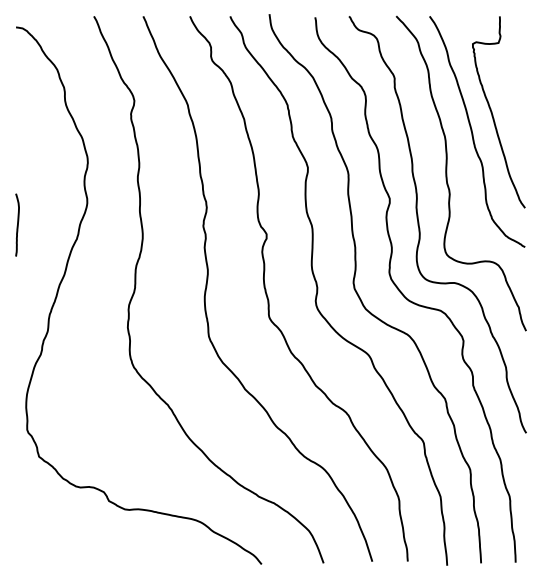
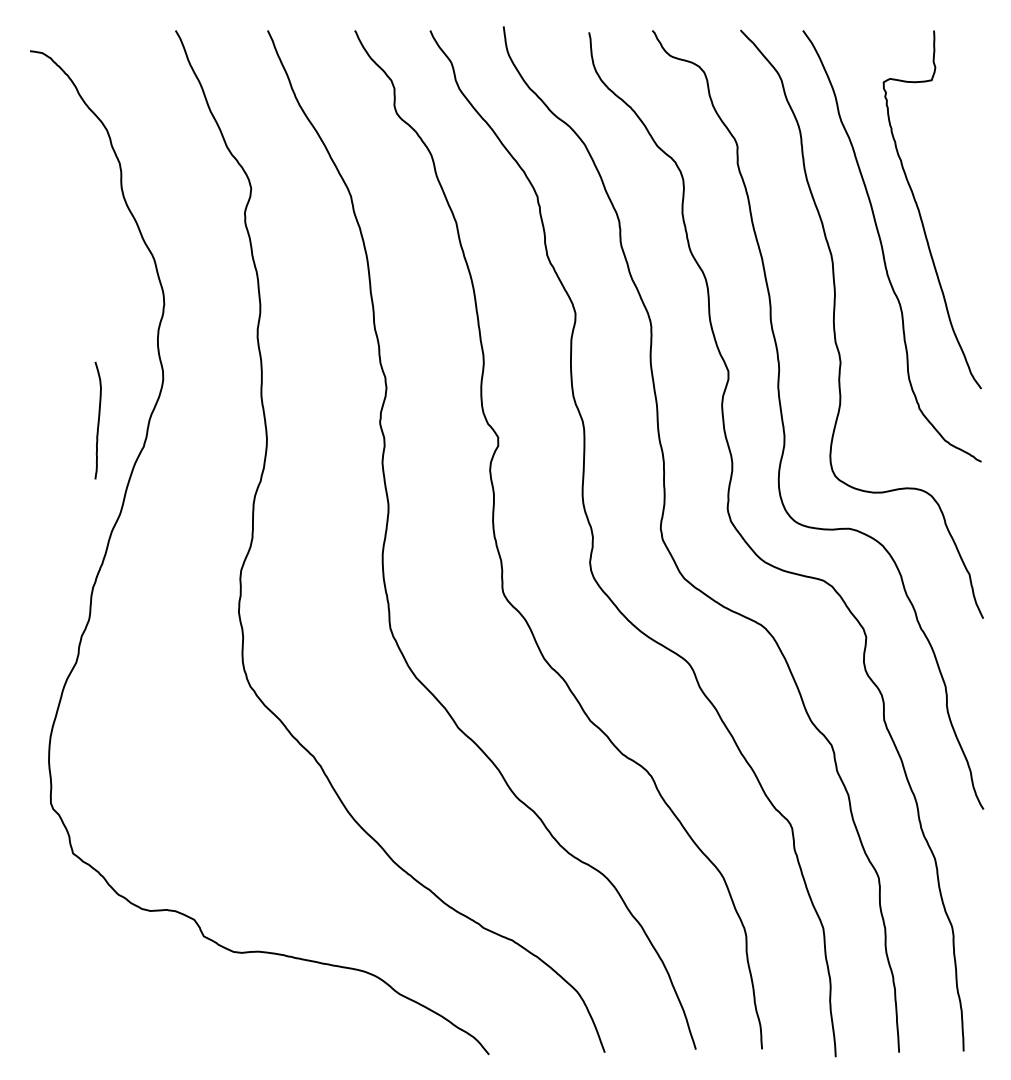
curve: (17, 224) -> (98, 419), moved

